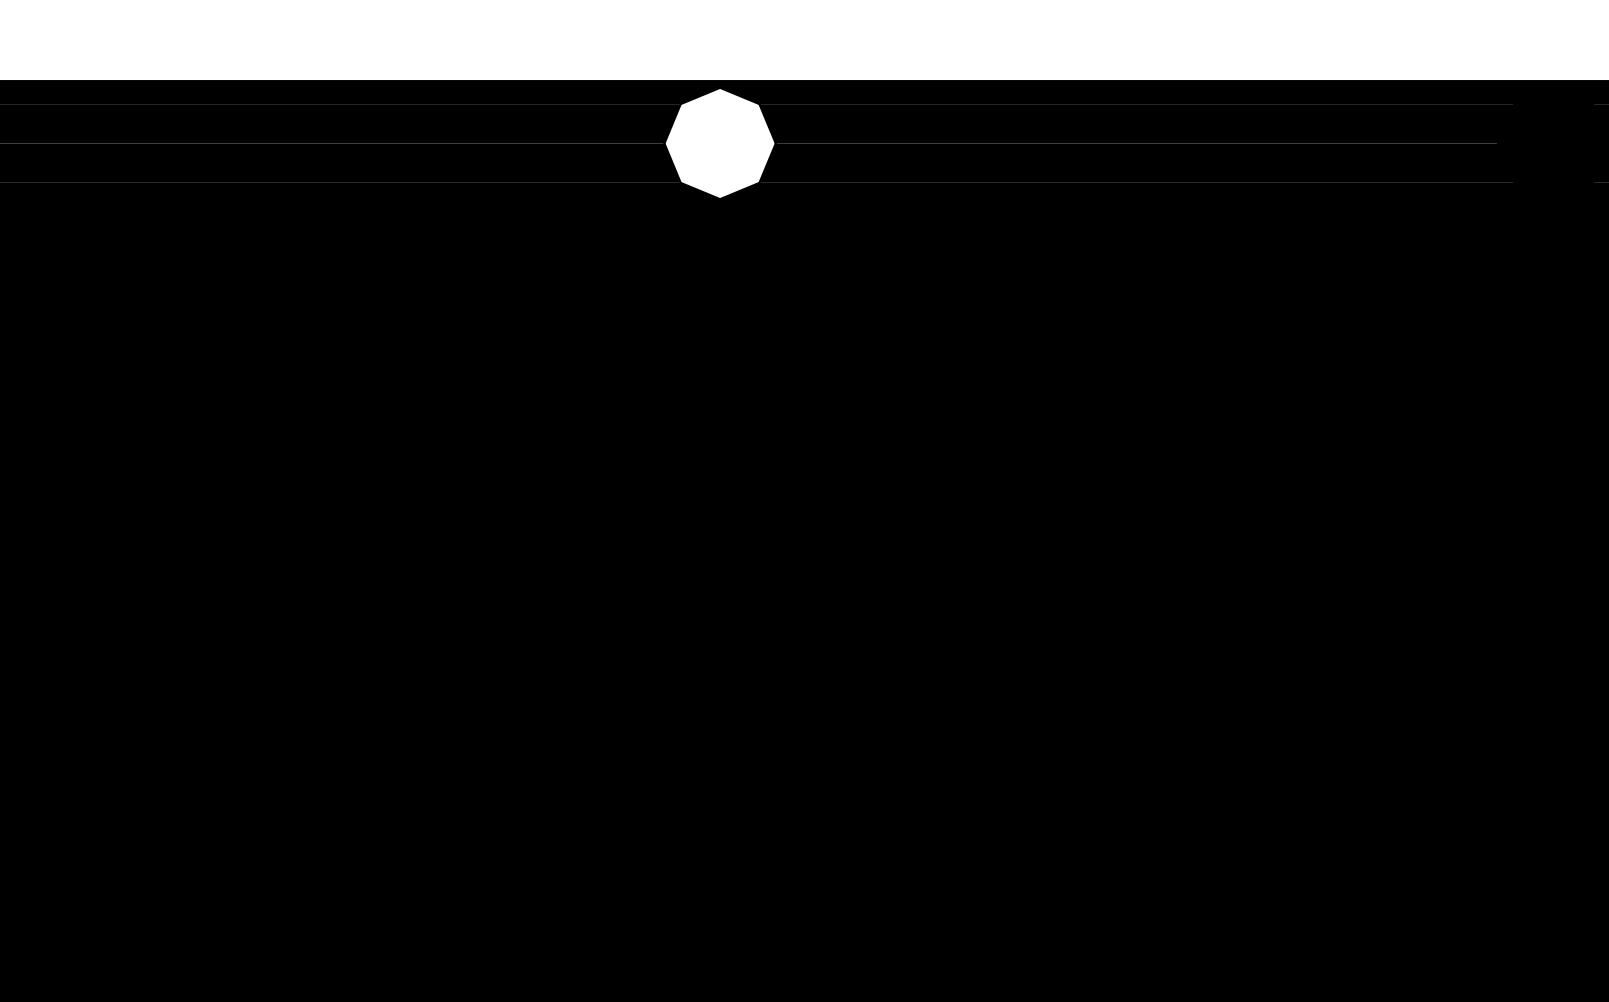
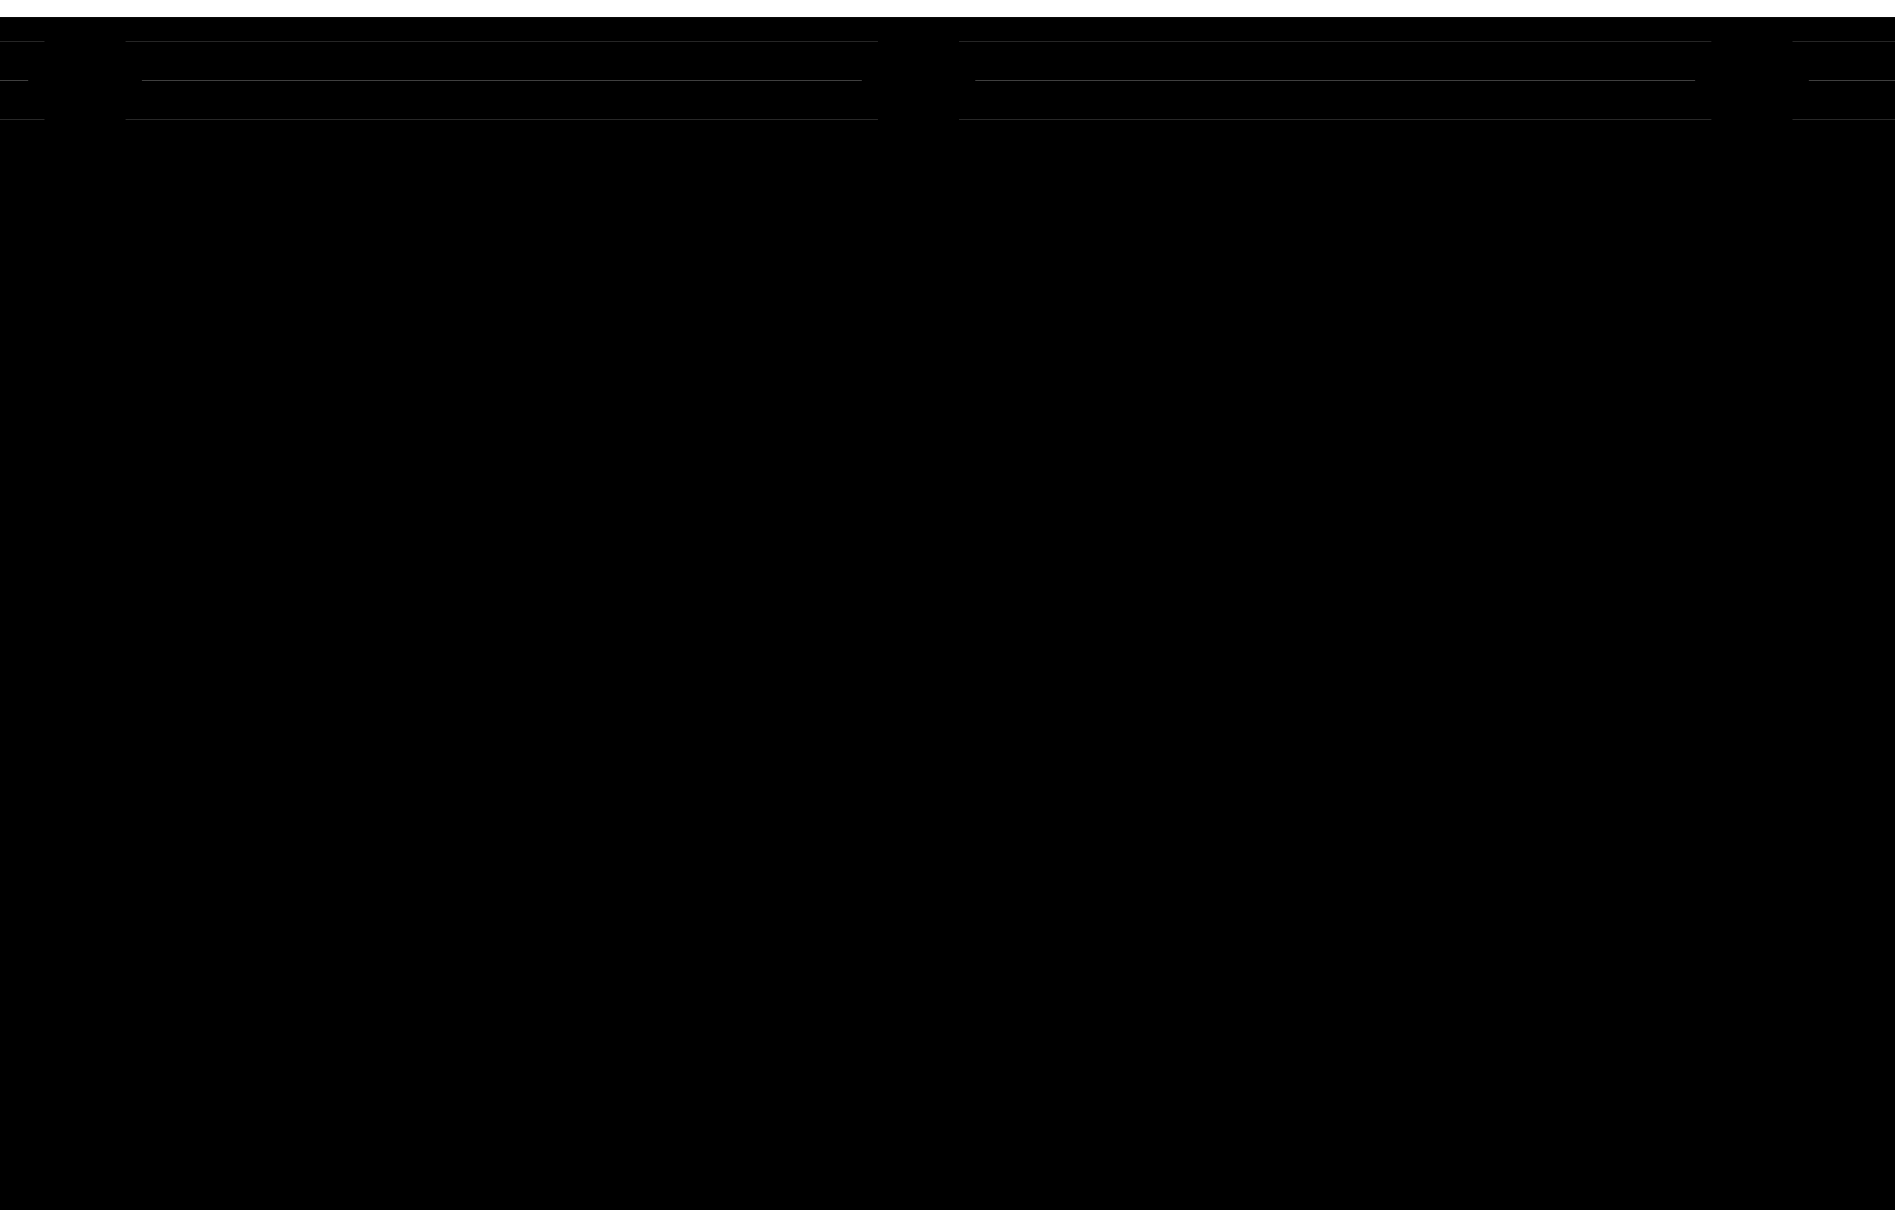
fill: (720, 143) -> (918, 80), added

